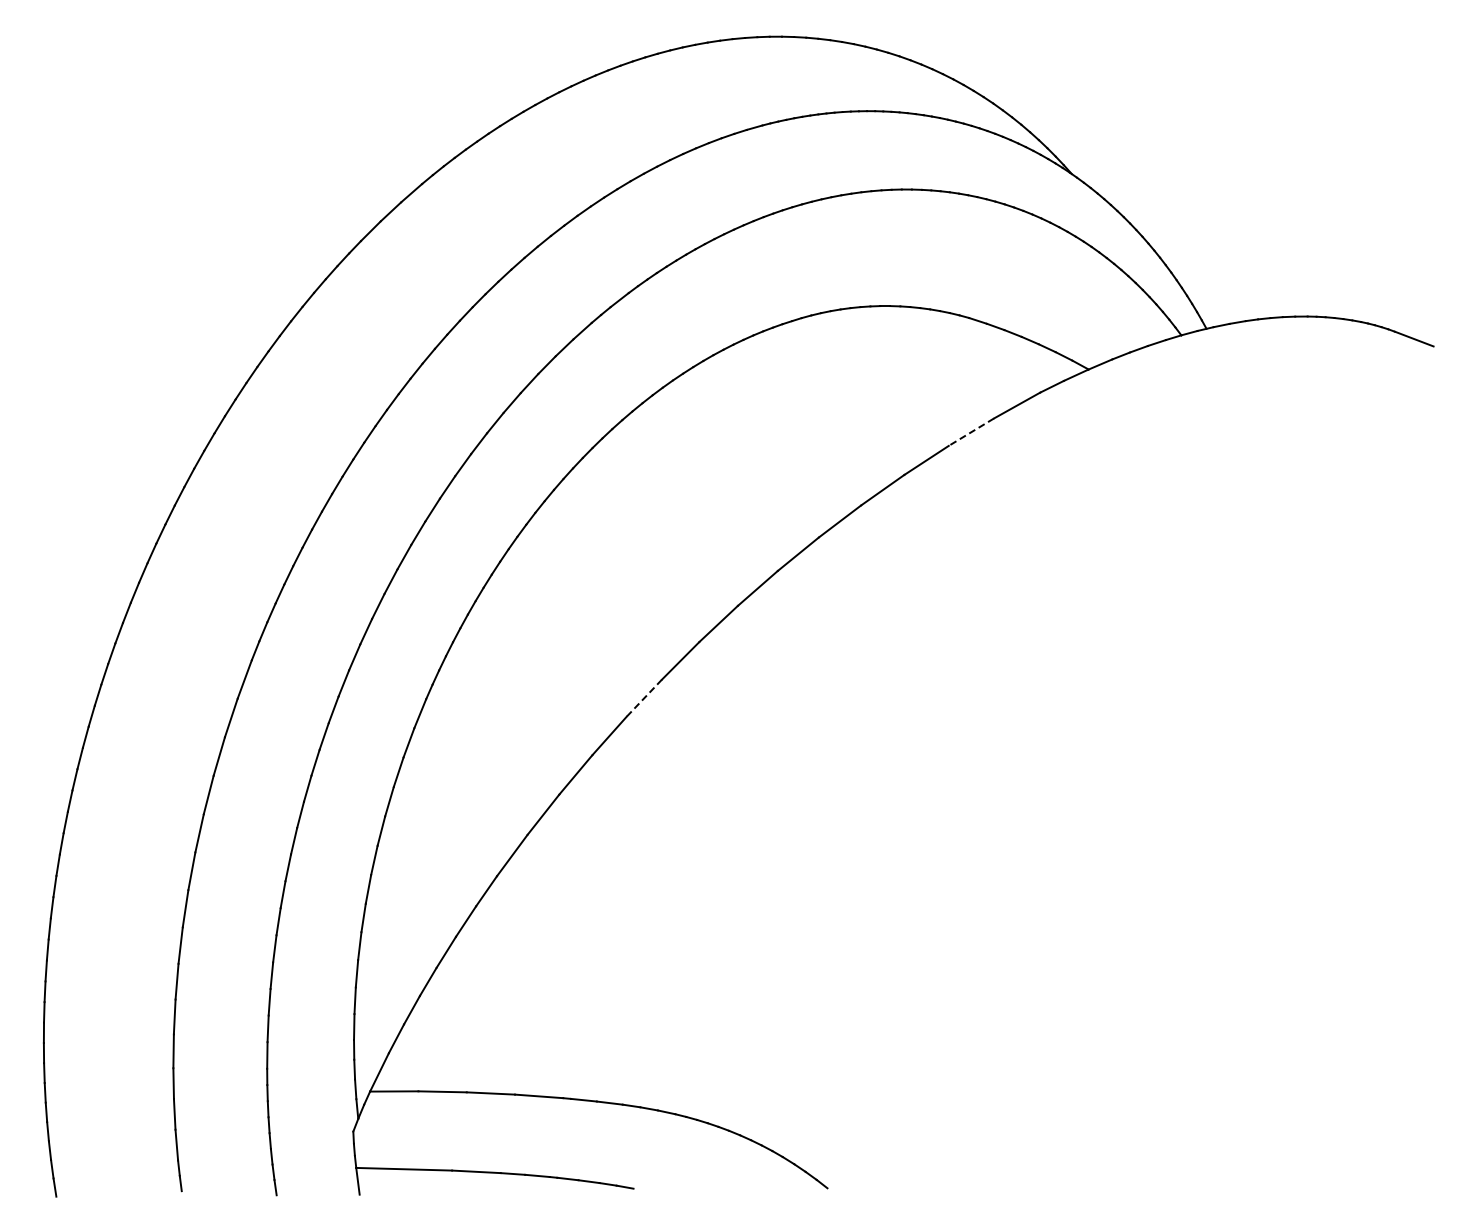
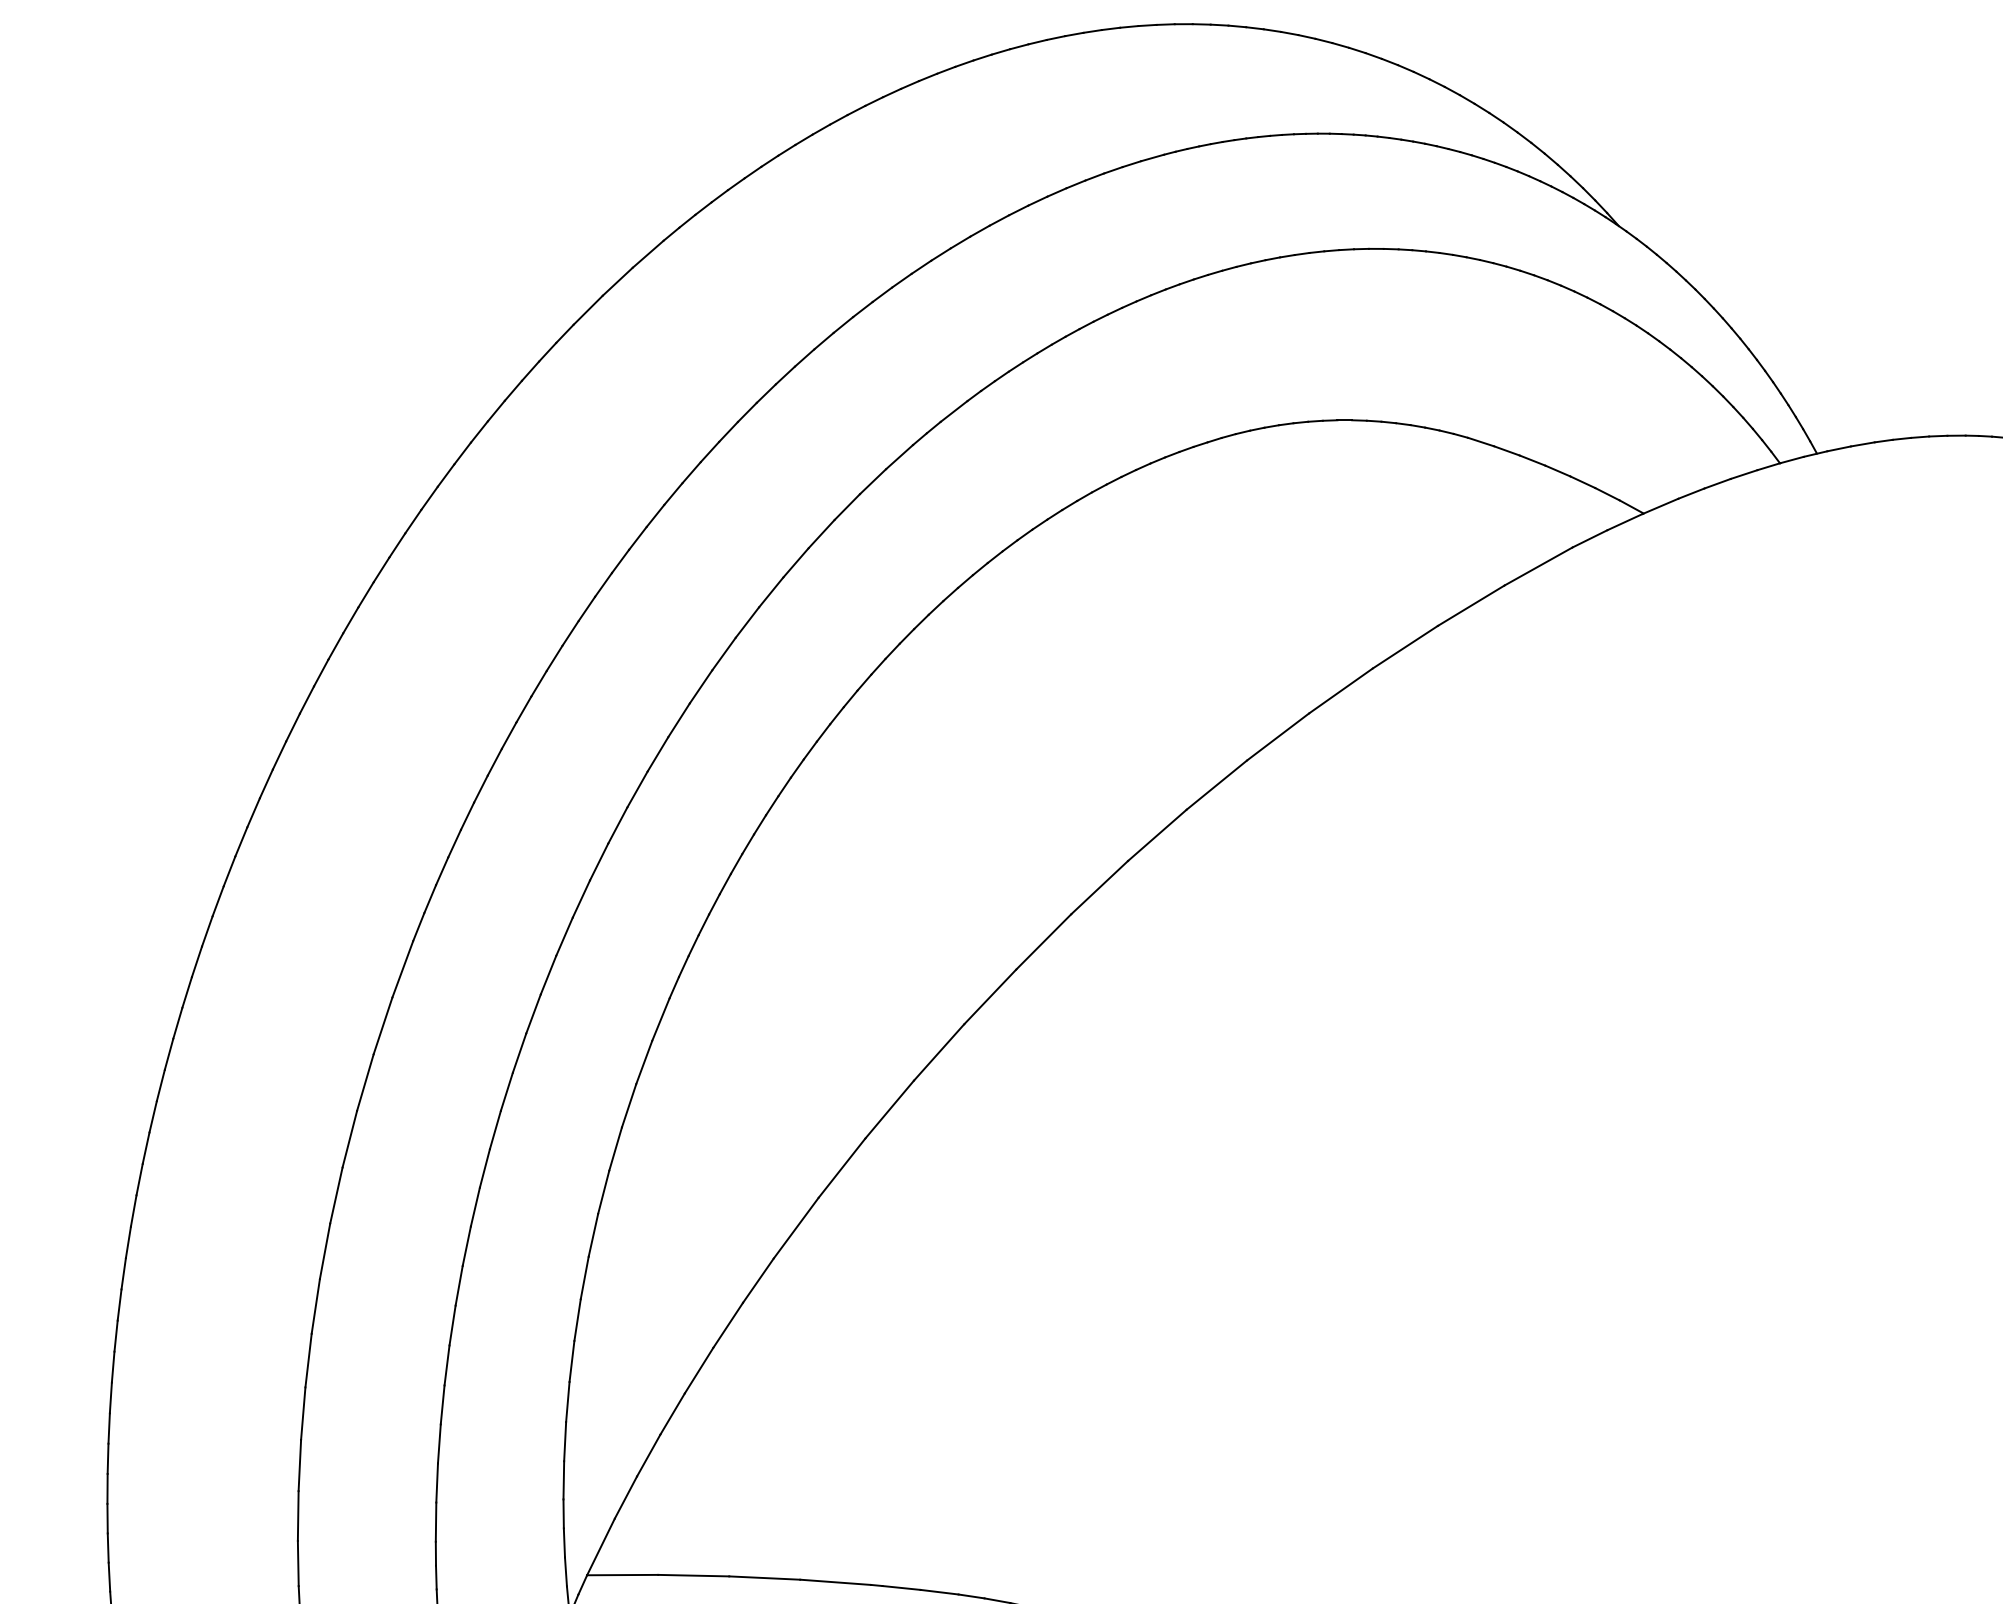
line: (970, 432) -> (1469, 606), dashed -> solid
line: (644, 698) -> (990, 997), dashed -> solid

